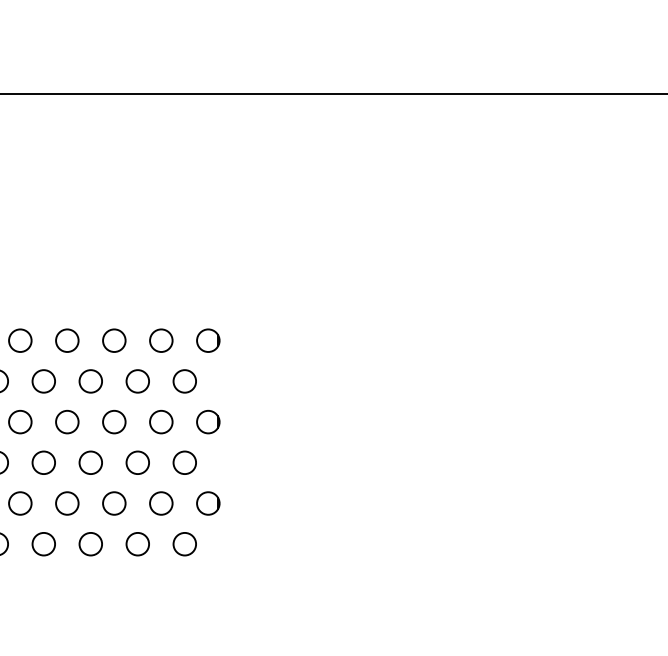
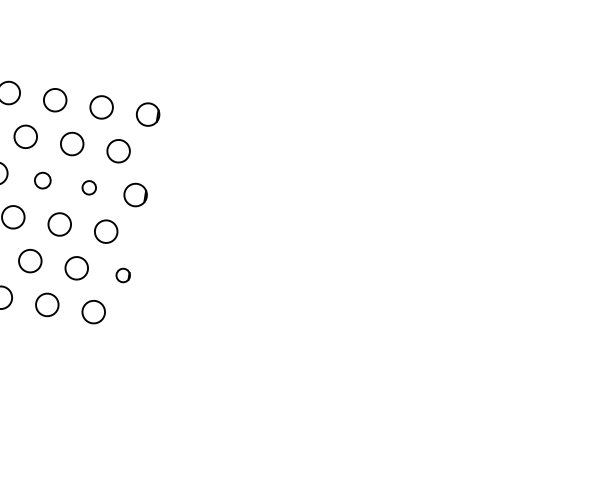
circle: (114, 421) -> (43, 180), size x0.7
circle: (161, 421) -> (89, 187), size x0.6
circle: (208, 503) -> (123, 275), size x0.6

